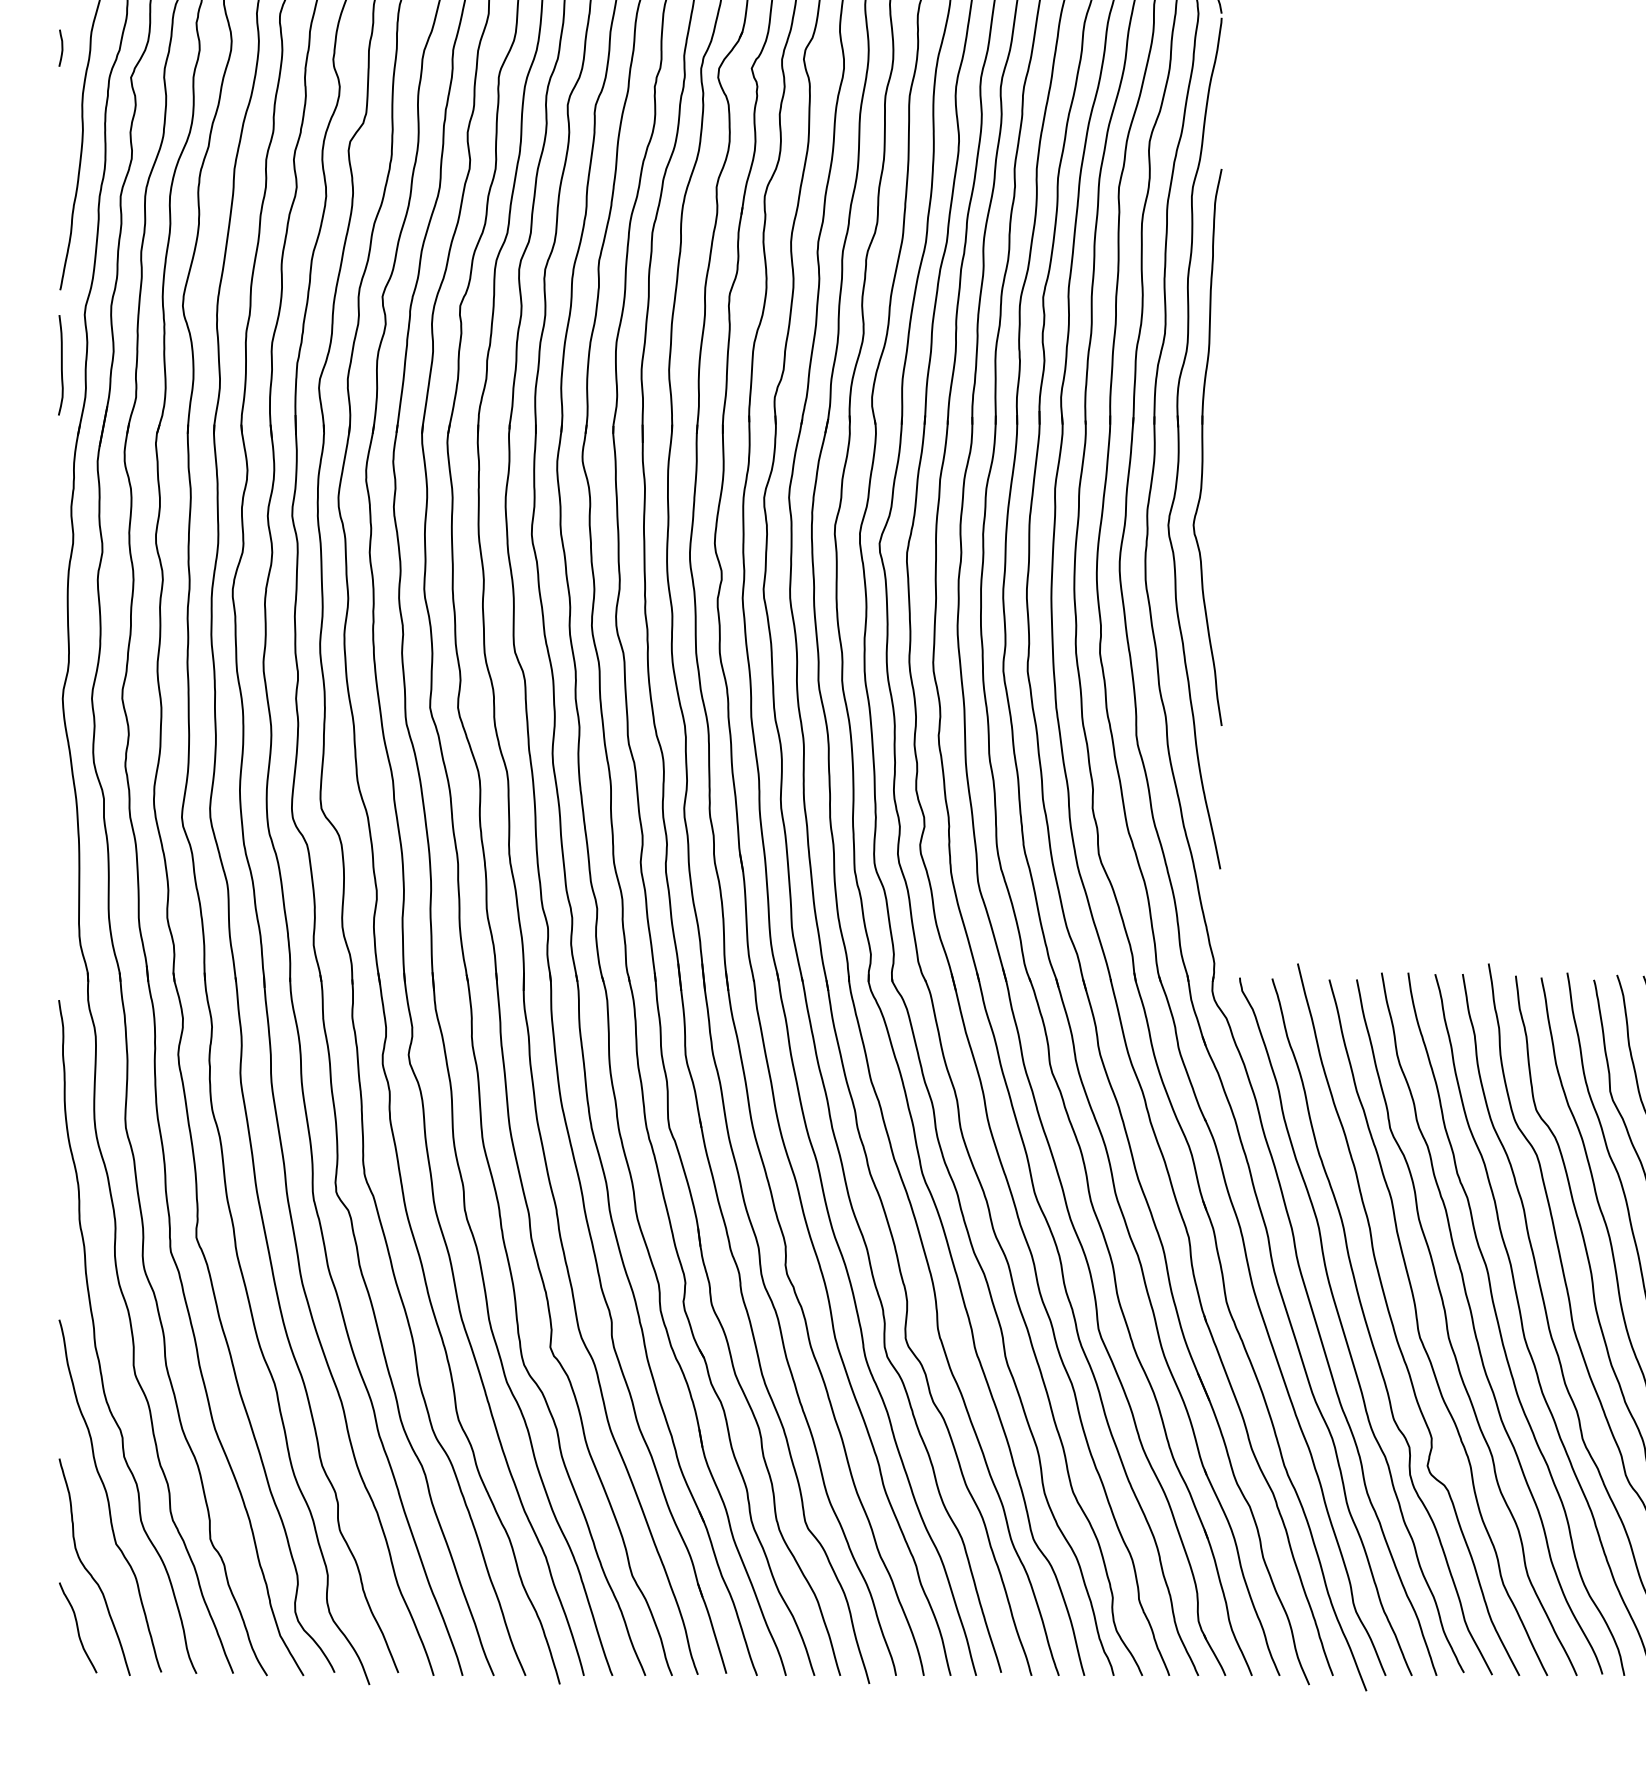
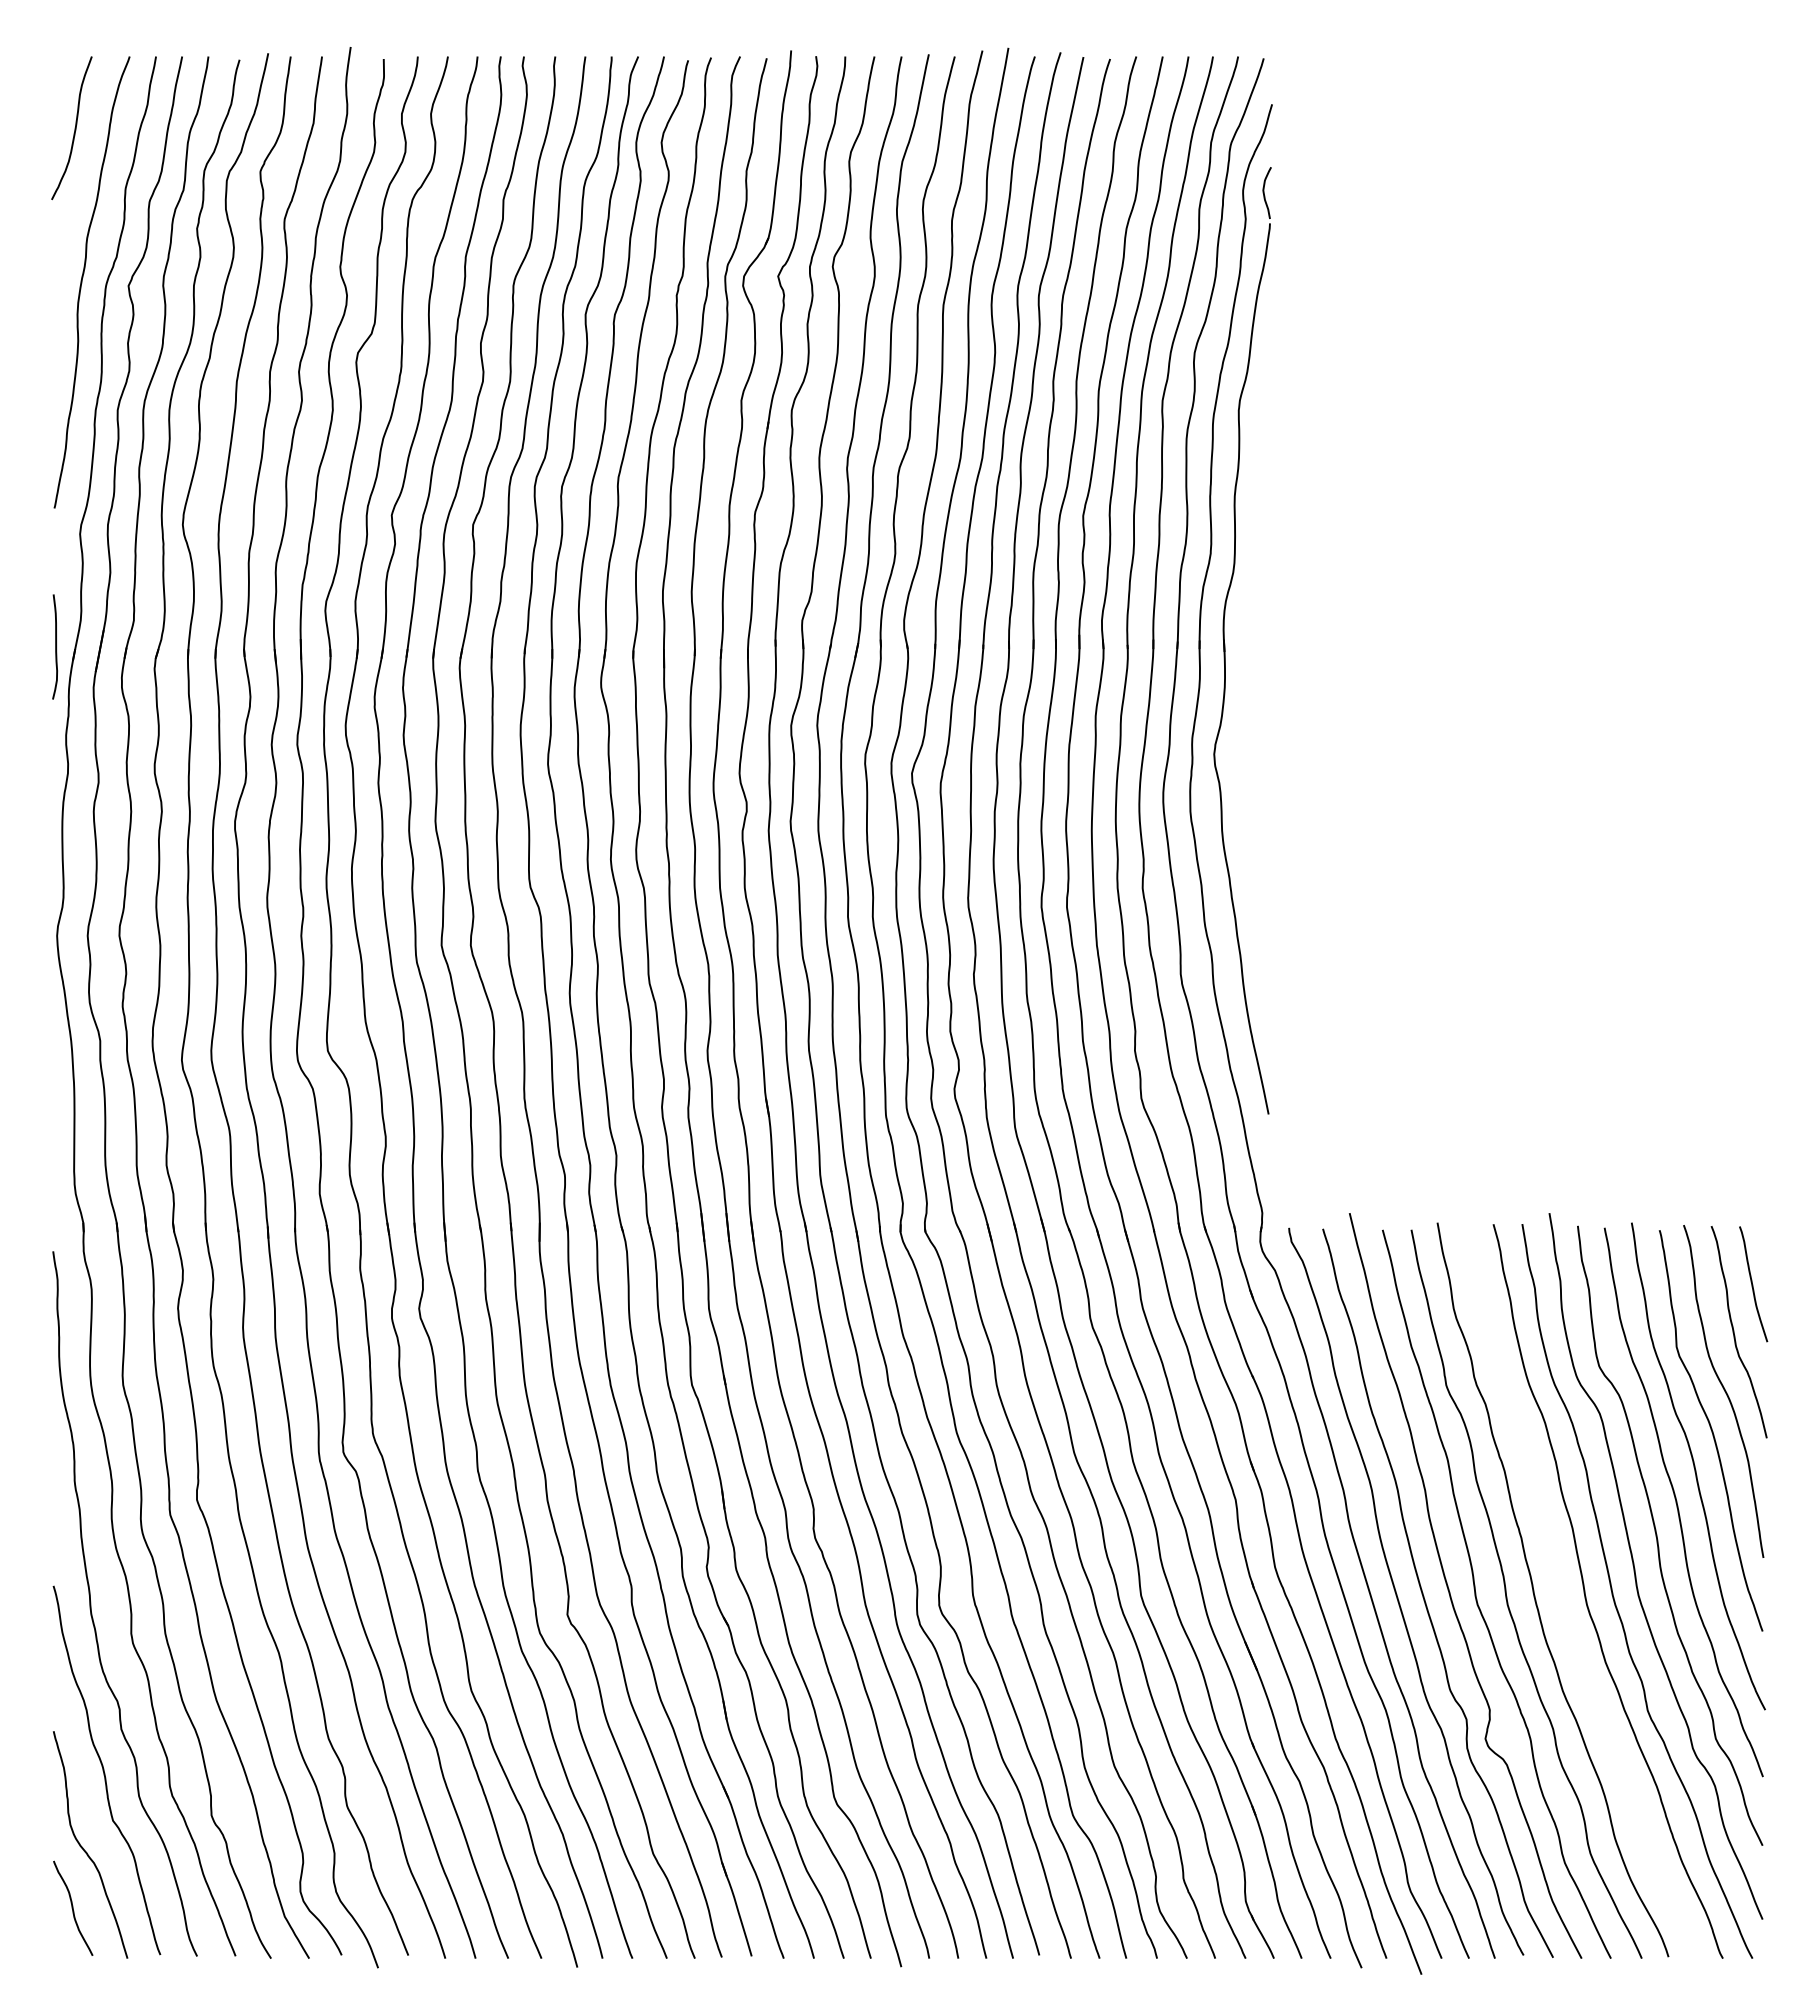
curve: (61, 47) -> (55, 254), removed
curve: (61, 364) -> (55, 646), moved
part: (1206, 446) -> (1254, 672), removed
curve: (1500, 1327) -> (1561, 1593), removed

